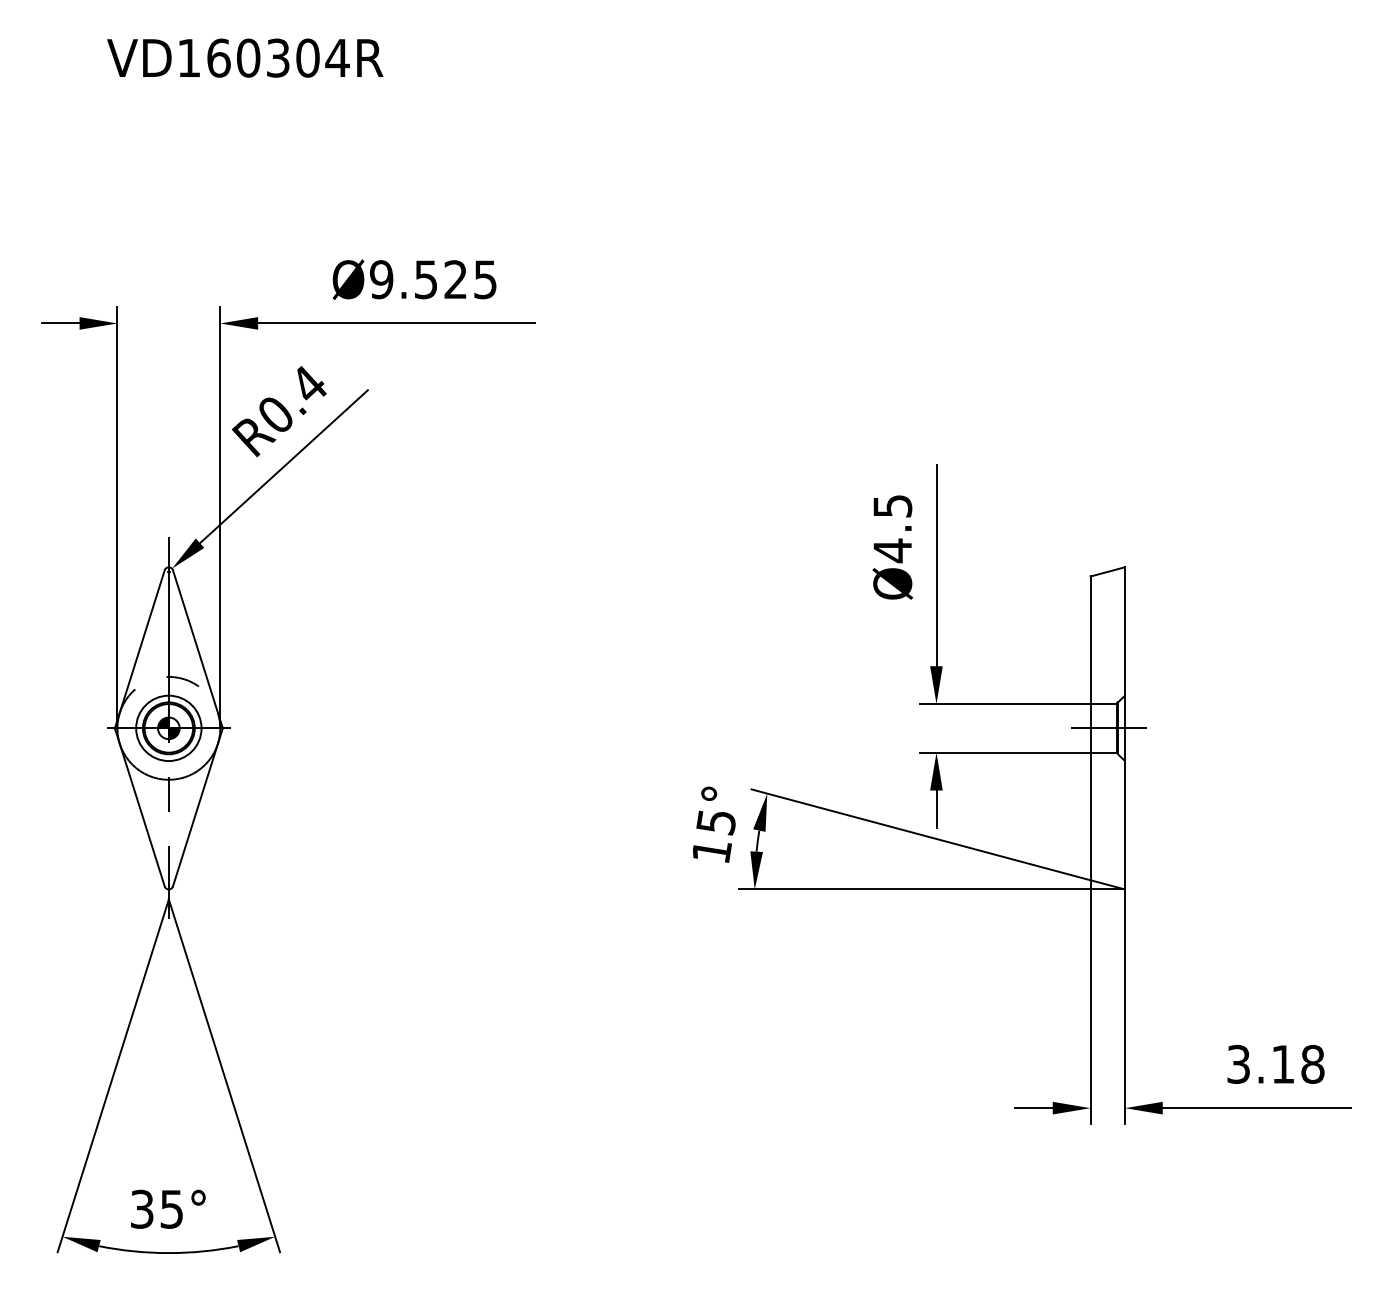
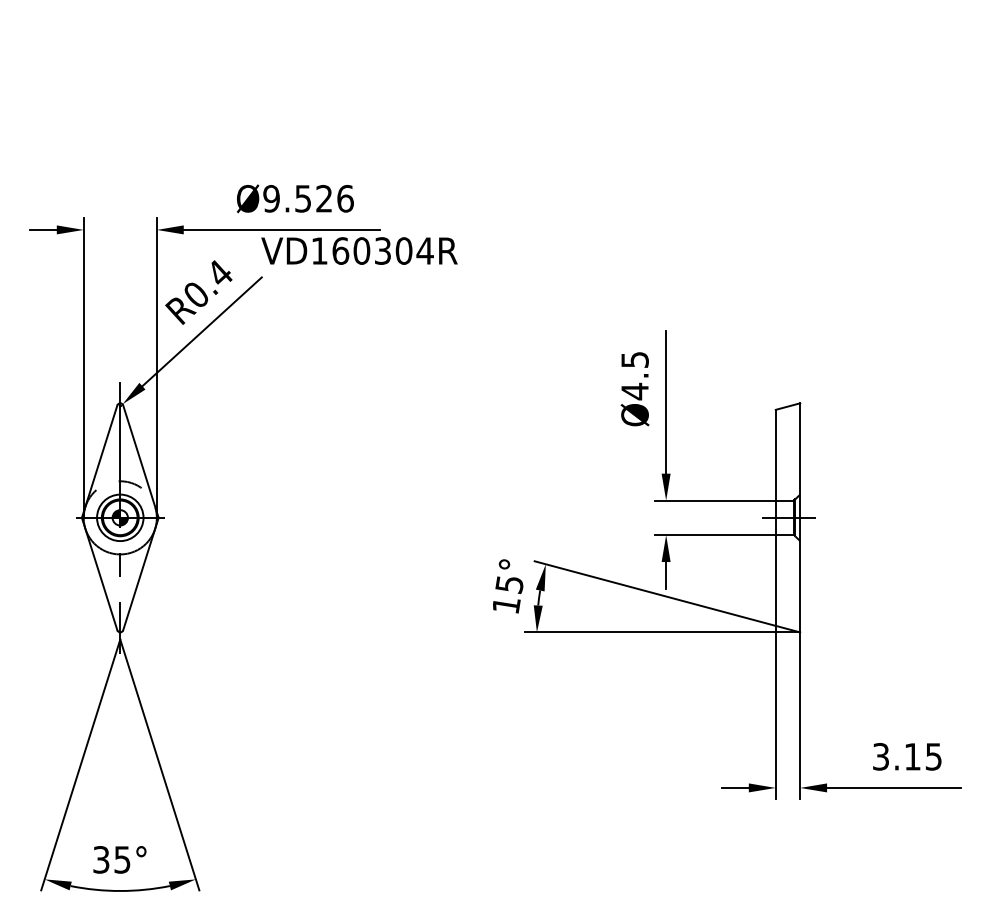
text: (245, 57) -> (359, 250), moved
text: (485, 279) -> (345, 198), Ø9.525 -> Ø9.526
text: (1312, 1063) -> (933, 756), 3.18 -> 3.15

